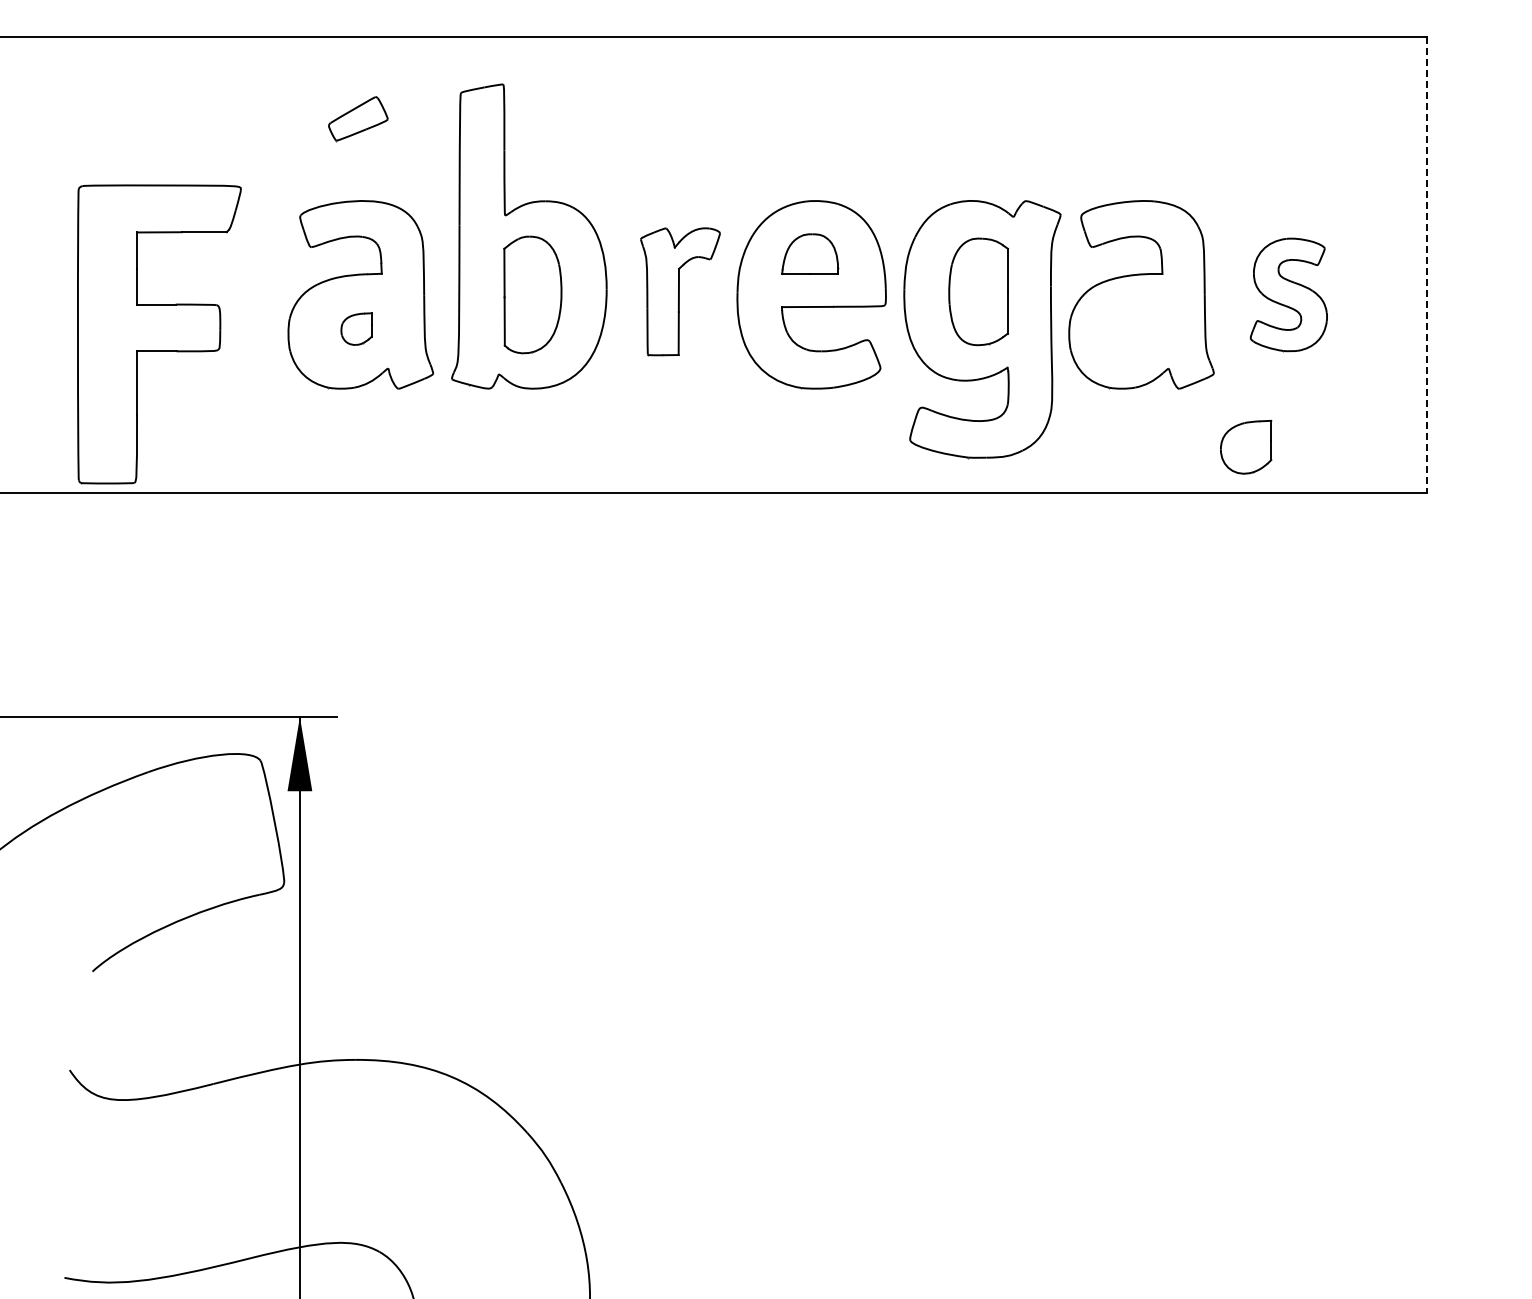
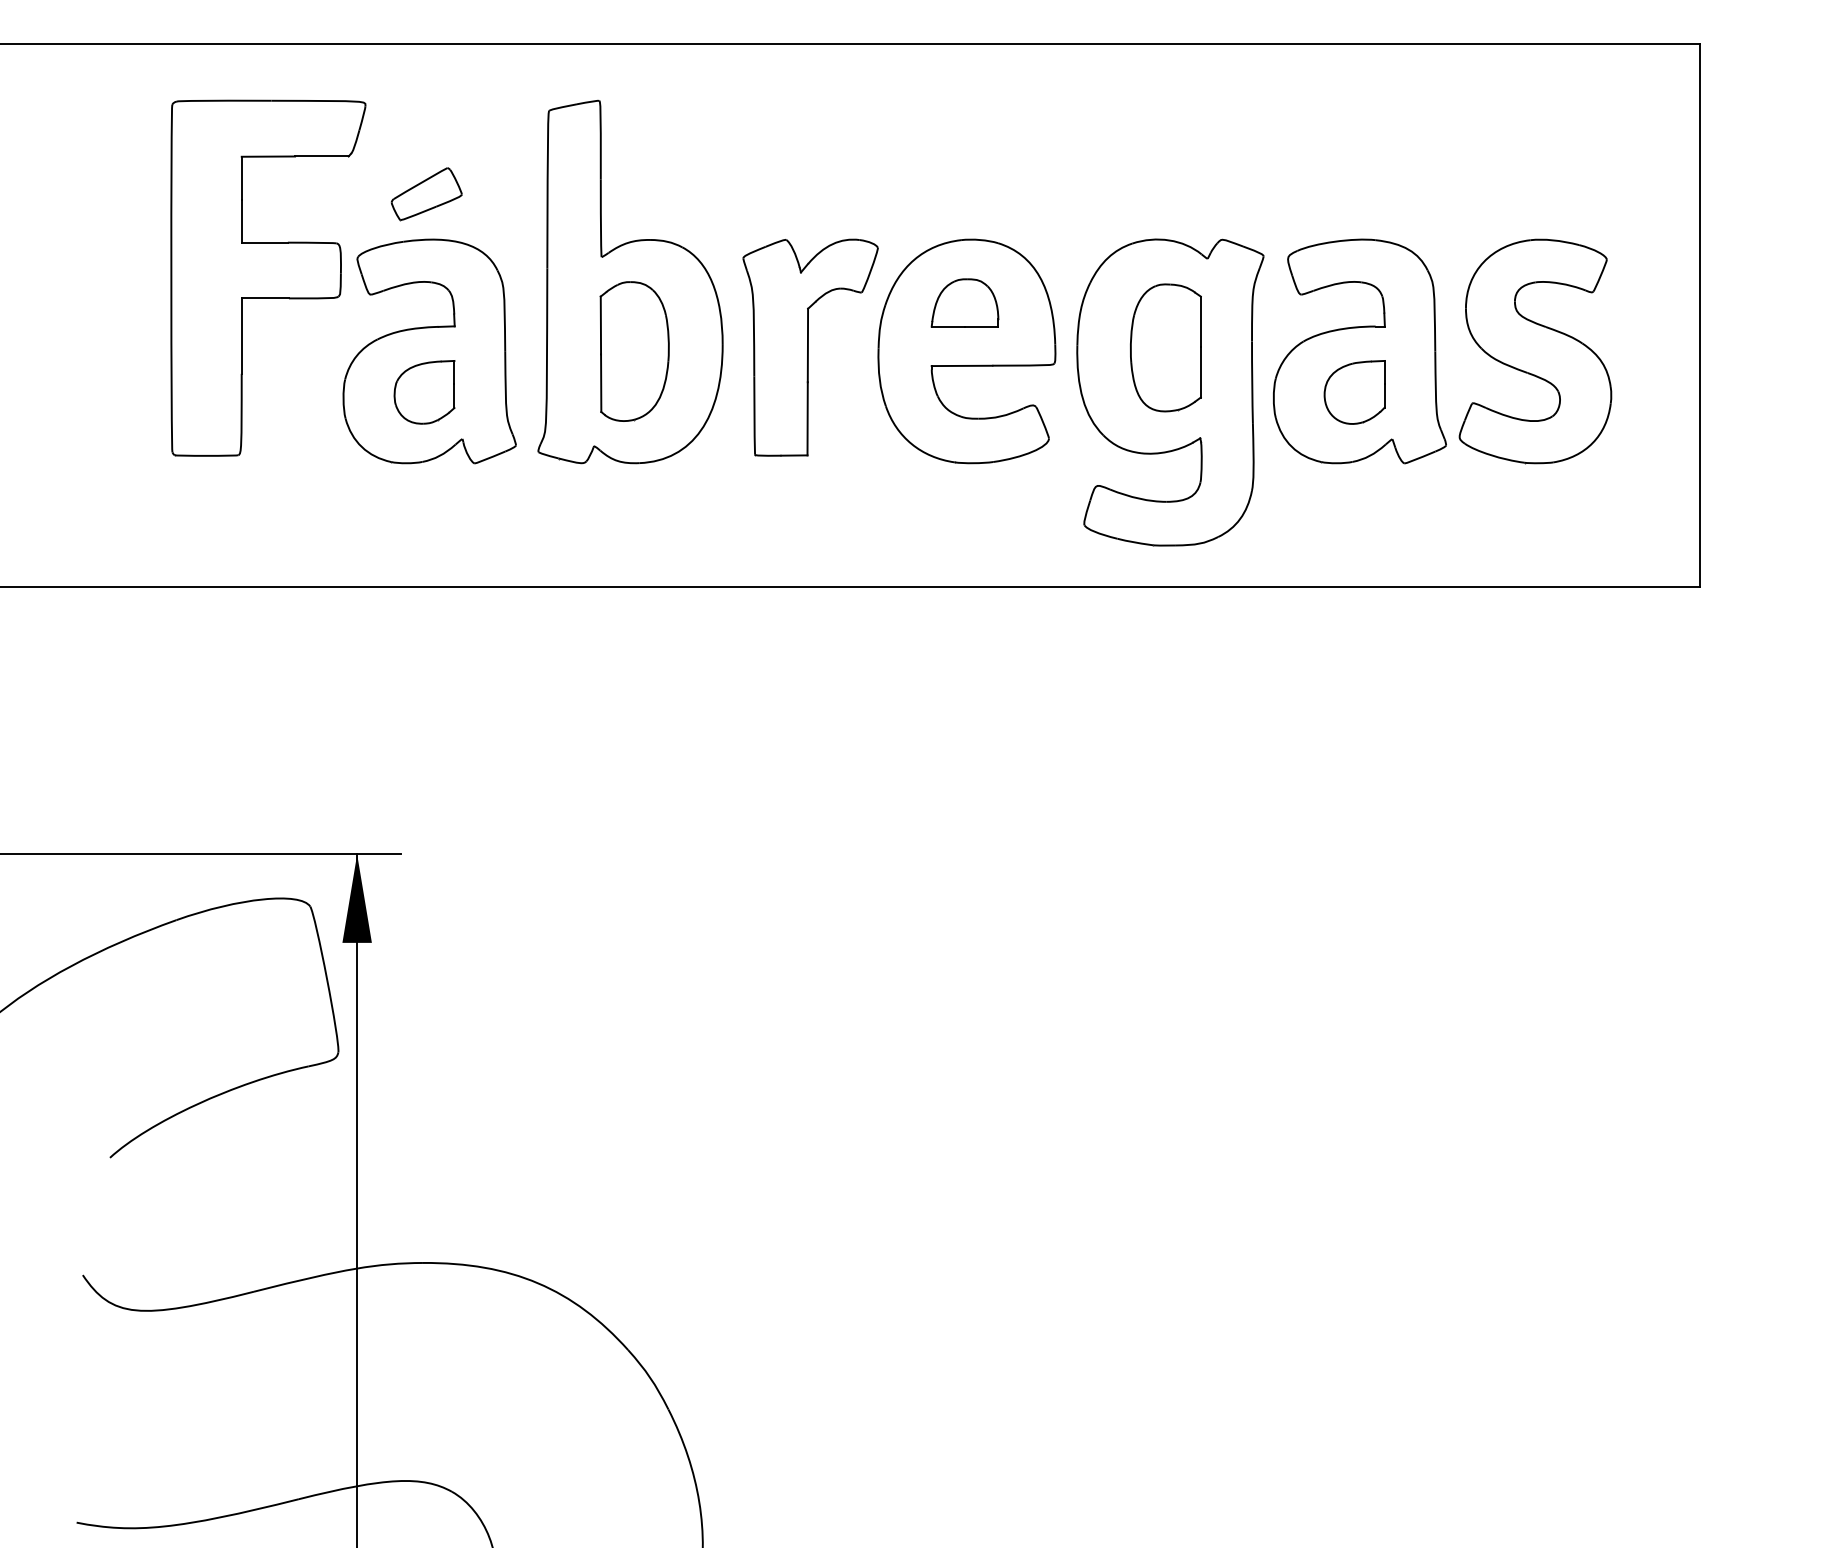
part: (358, 119) -> (426, 194), moved
line: (1426, 264) -> (1699, 315), dashed -> solid
part: (680, 291) -> (810, 347), size x1.43
part: (1288, 294) -> (1535, 351), size x1.67
part: (356, 328) -> (424, 391), size x1.67
part: (159, 334) -> (268, 278), moved
part: (1246, 446) -> (1355, 391), moved

